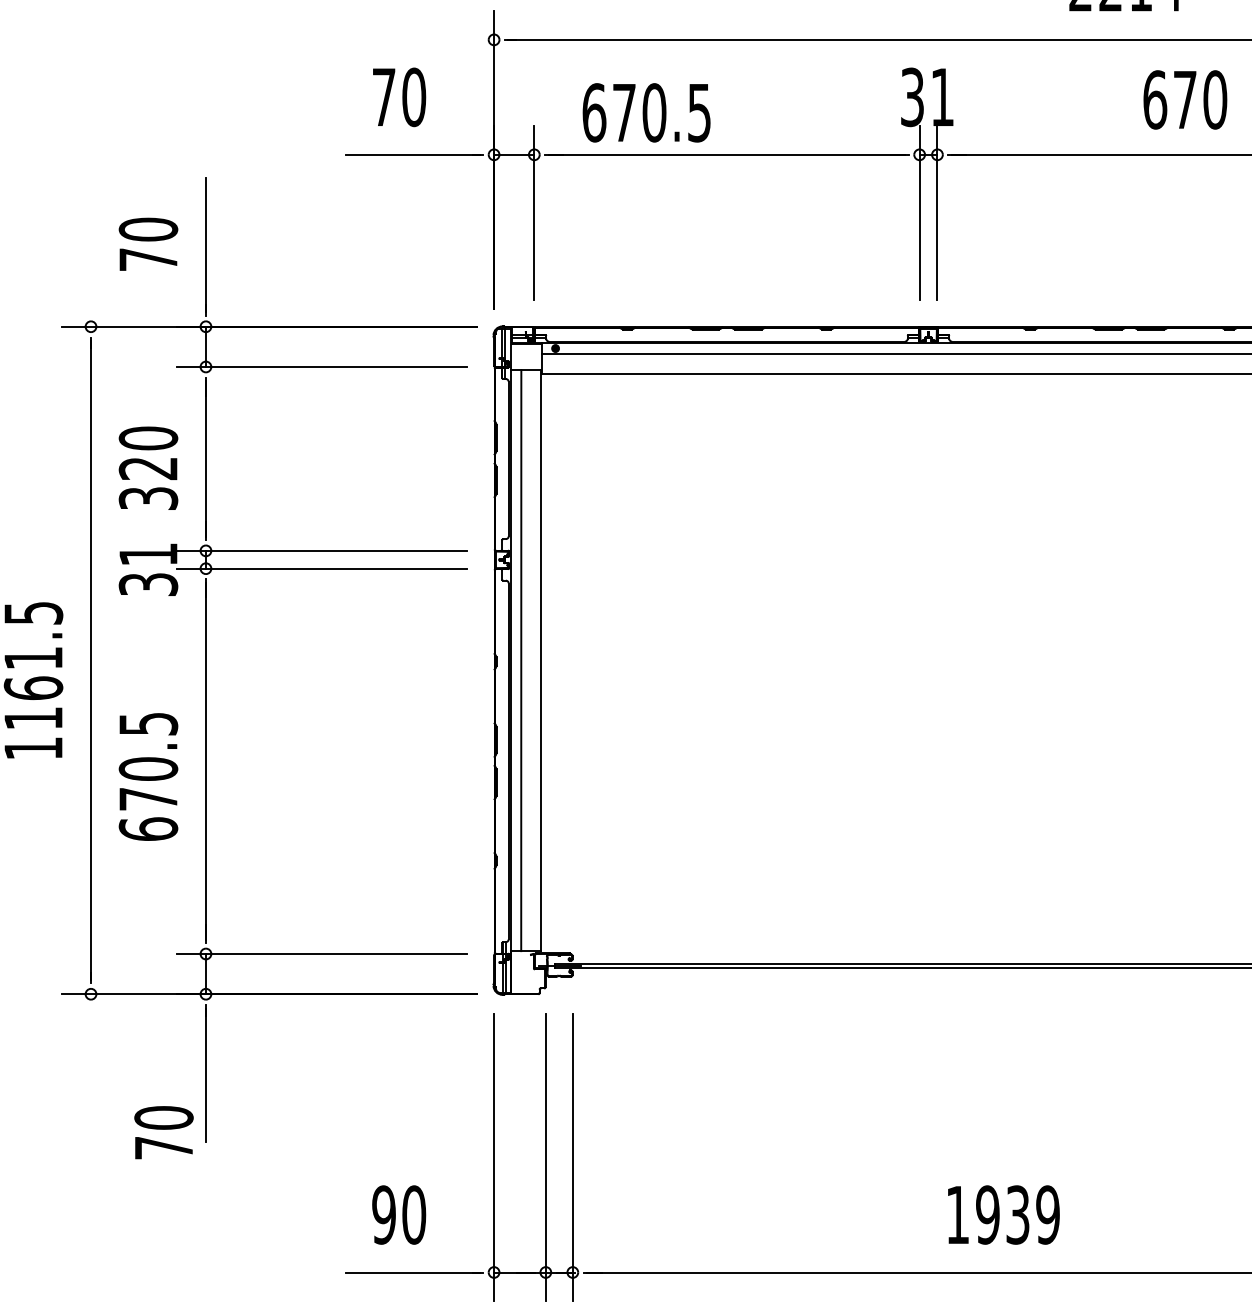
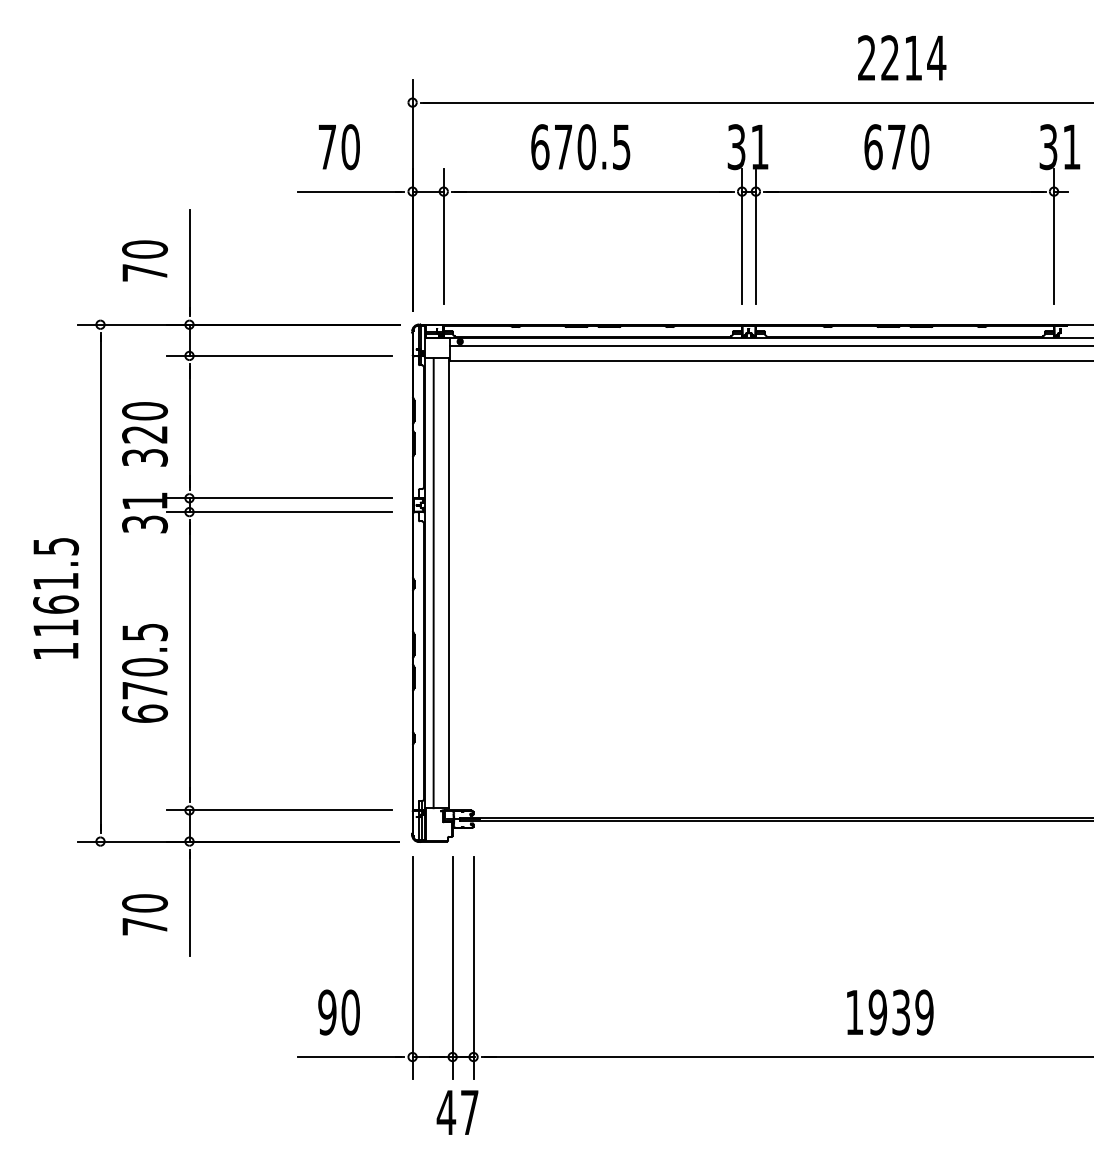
text: (1184, 100) -> (896, 147), moved
text: (646, 113) -> (580, 147), moved
text: (163, 1132) -> (144, 914), moved
text: (1004, 1214) -> (890, 1012), moved

